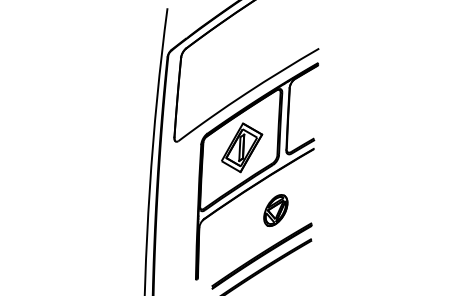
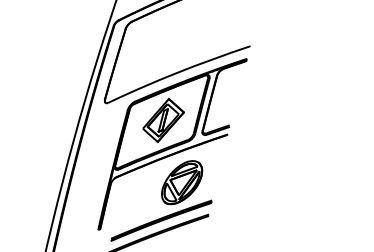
part: (275, 210) -> (181, 182), size x1.67

